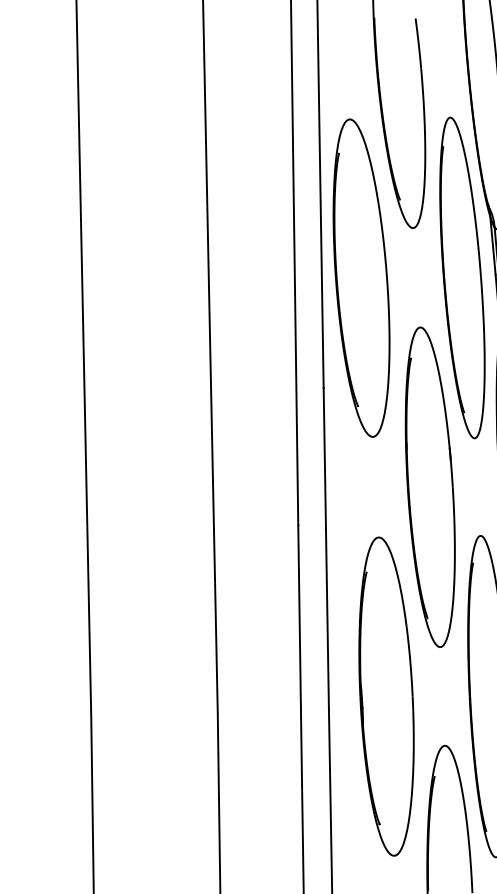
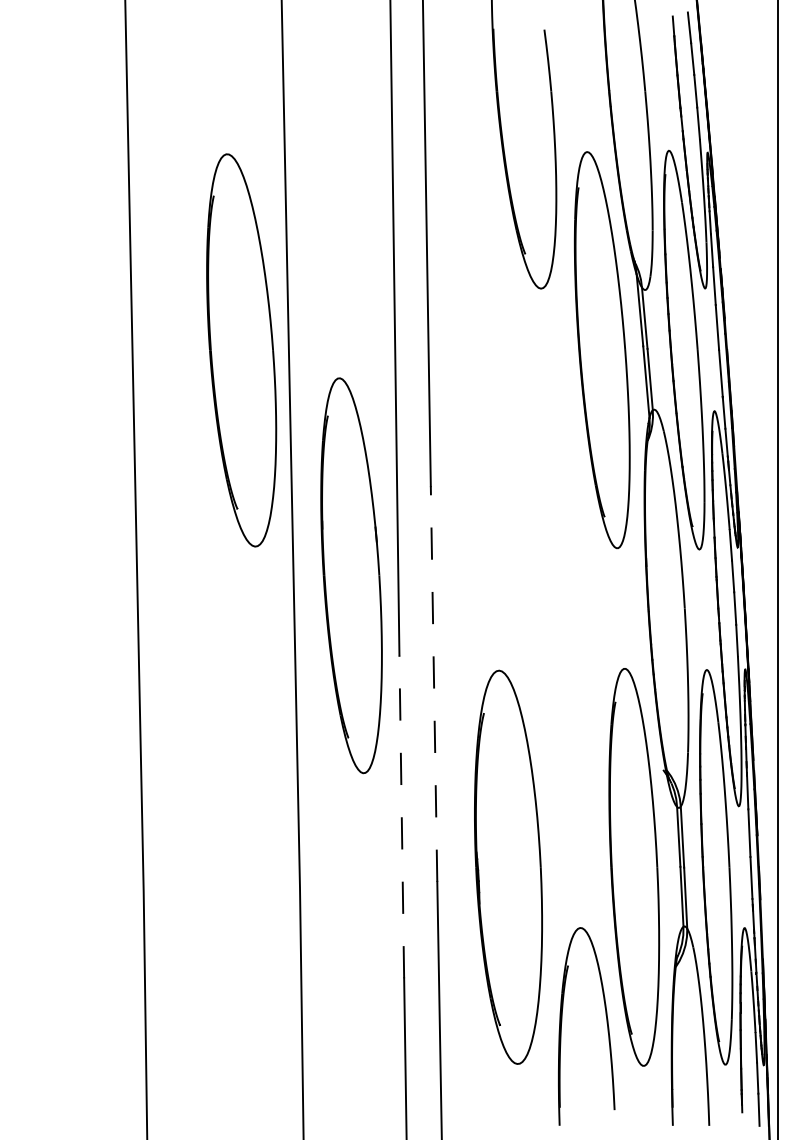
part: (361, 278) -> (241, 350), moved
part: (430, 487) -> (351, 575), moved
line: (326, 548) -> (434, 684), solid -> dashed
line: (299, 655) -> (401, 816), solid -> dashed

